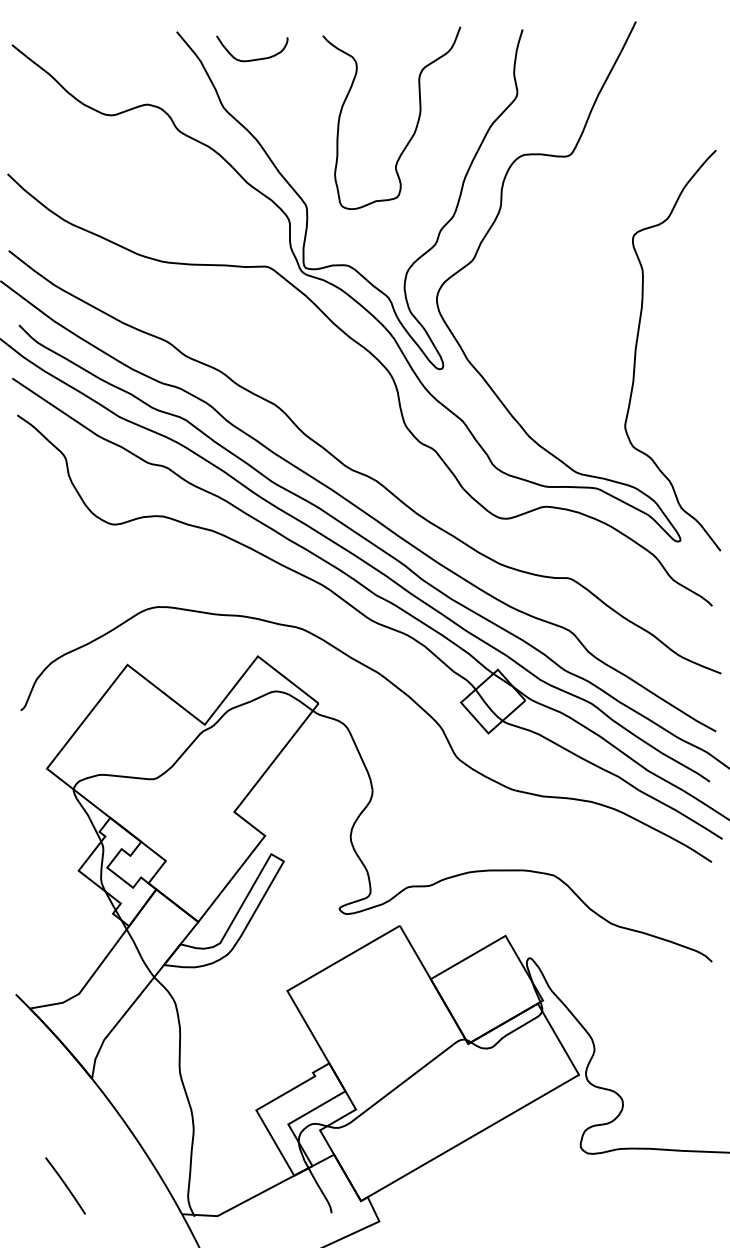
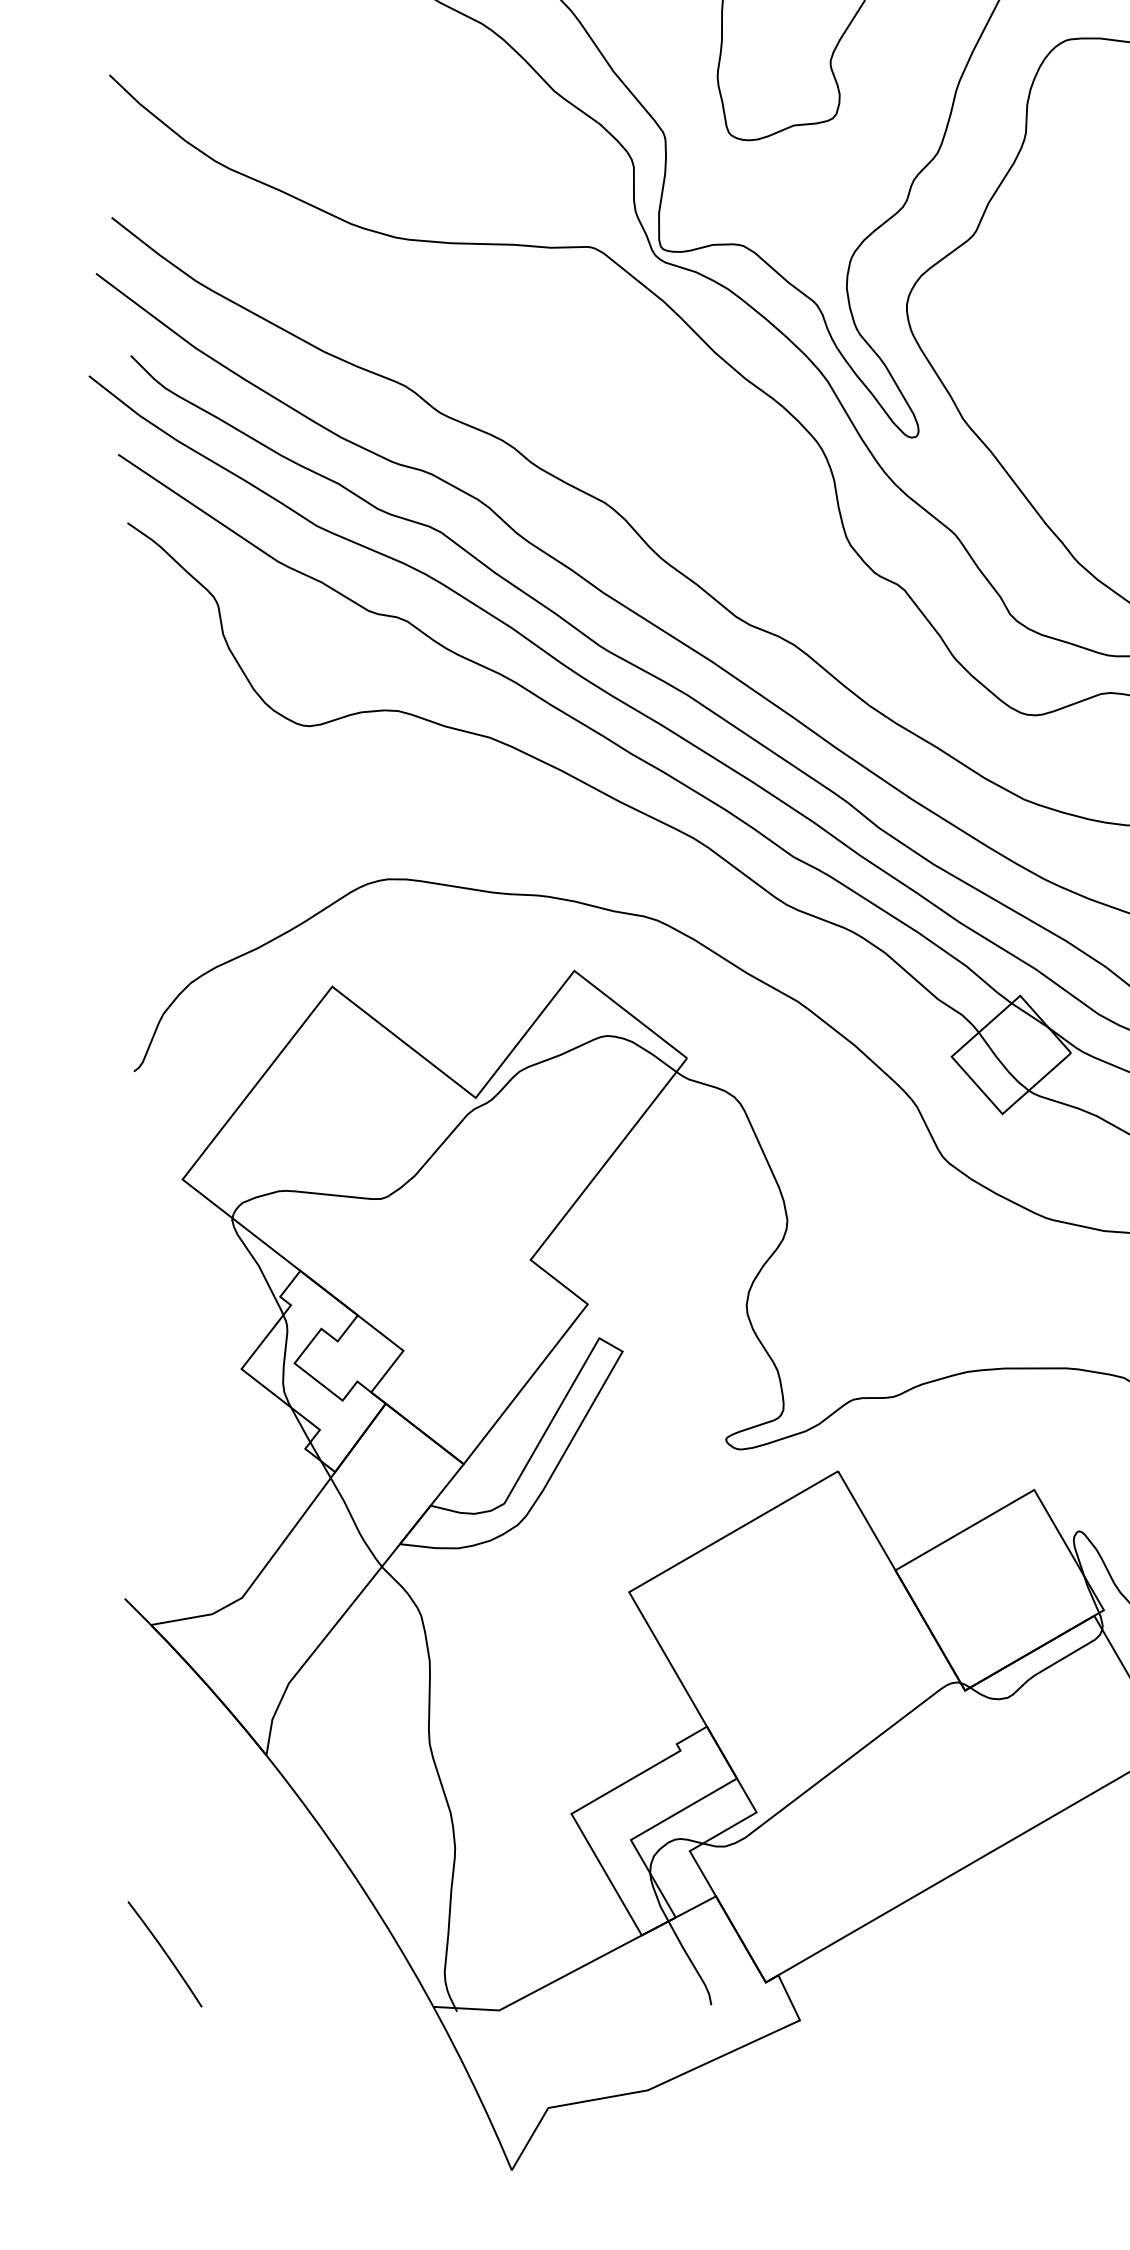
line: (65, 1185) -> (165, 1953), moved

